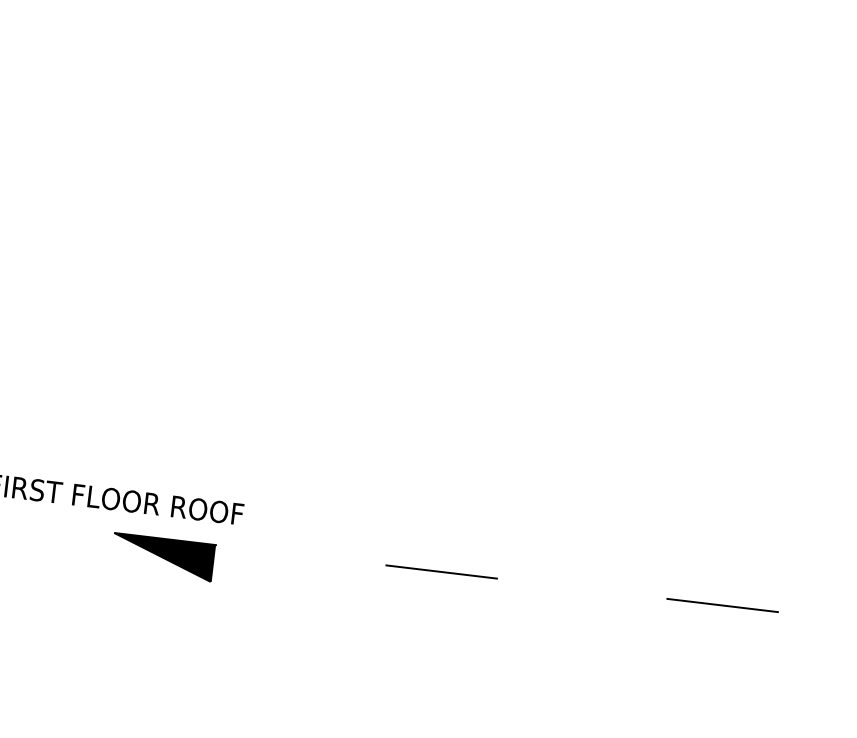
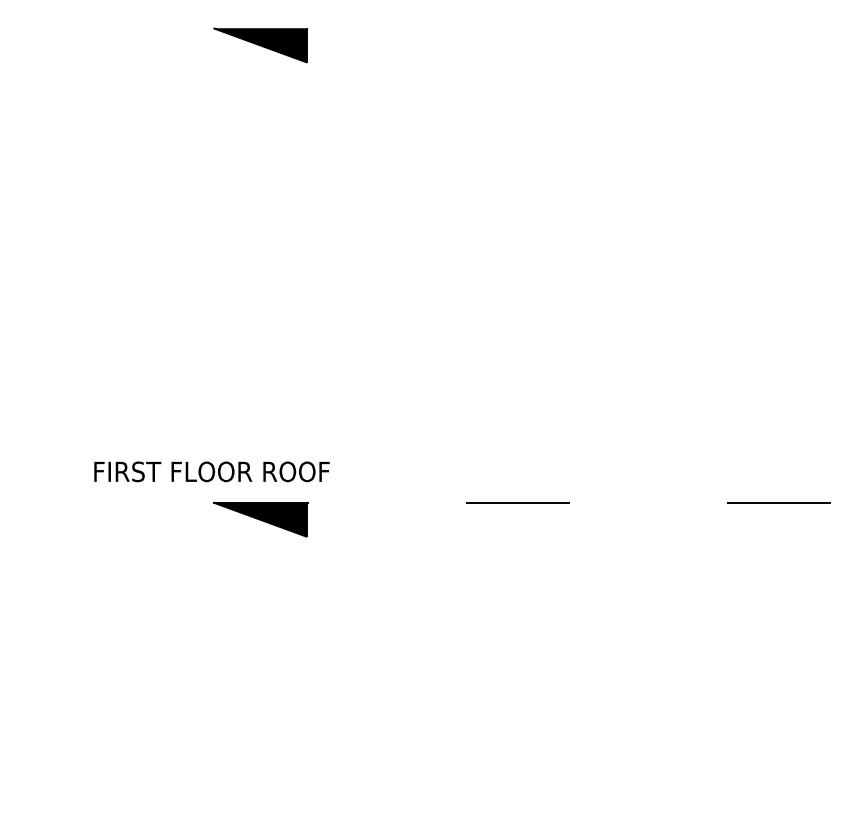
part: (223, 47) -> (260, 45), added

